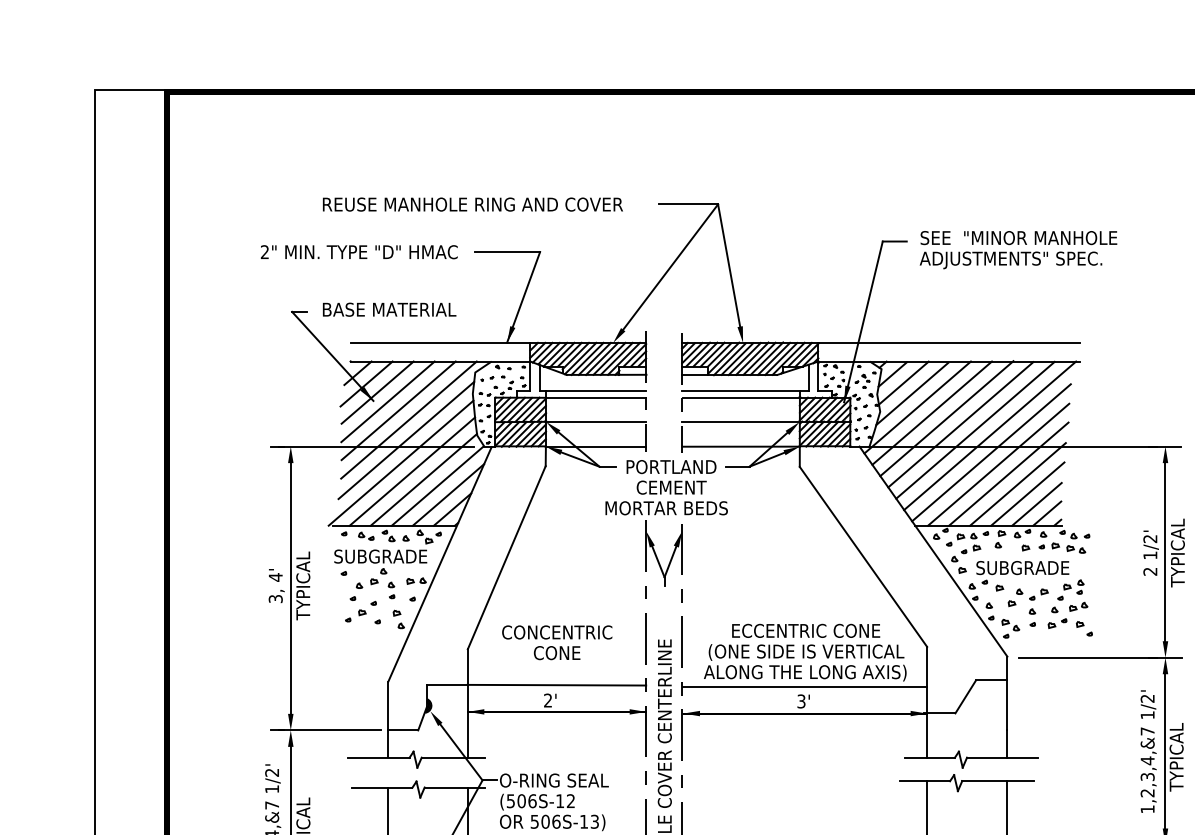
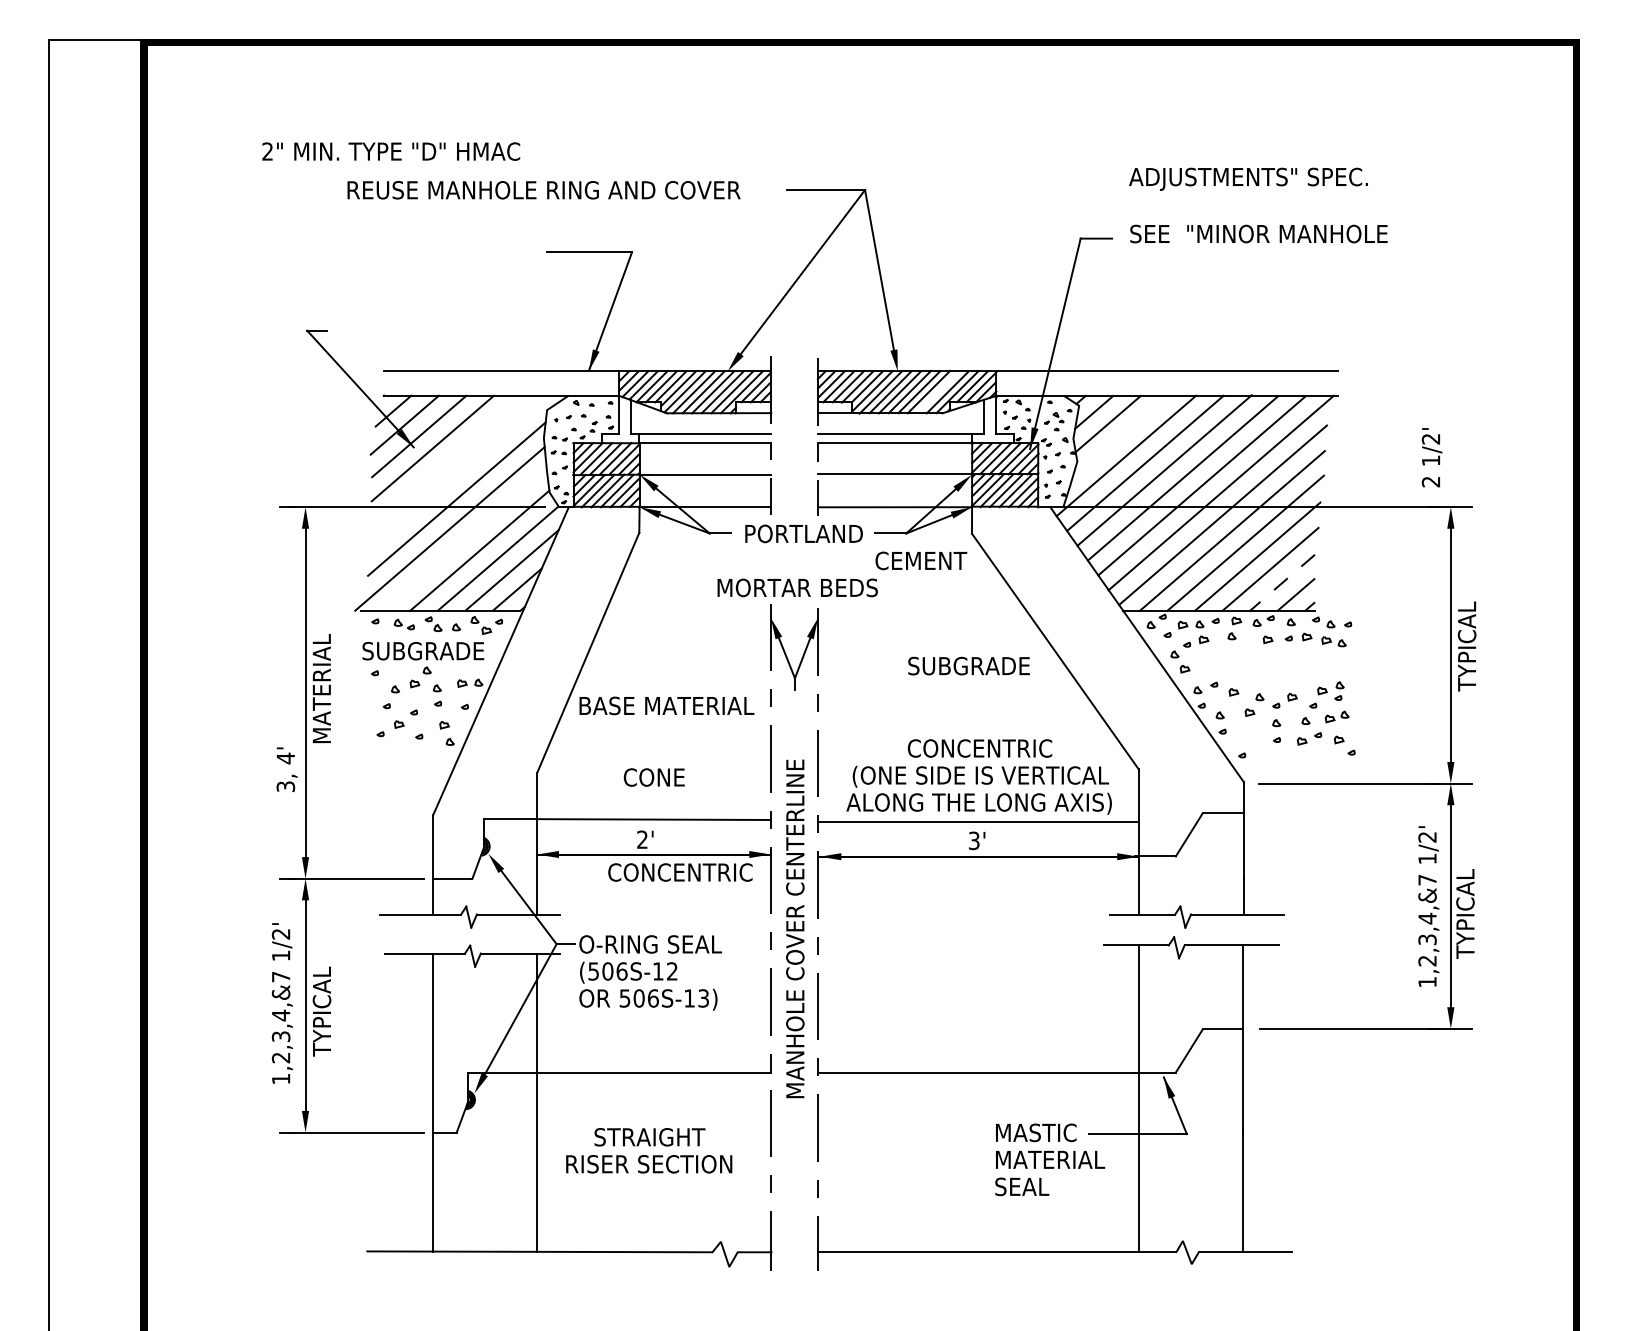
text: (359, 252) -> (391, 151), moved
text: (1010, 259) -> (1248, 178), moved
text: (389, 309) -> (666, 705), moved
line: (774, 359) -> (938, 392), removed
line: (912, 393) -> (1119, 437), removed
line: (398, 410) -> (446, 459), removed
line: (409, 420) -> (460, 472), removed
line: (412, 471) -> (464, 539), removed
text: (671, 487) -> (921, 560), moved
line: (1036, 504) -> (1282, 582), solid -> dashed
text: (1150, 553) -> (1431, 457), moved
text: (1022, 567) -> (968, 665), moved
text: (276, 585) -> (286, 769), moved
text: (302, 585) -> (321, 688), TYPICAL -> MATERIAL
part: (1010, 624) -> (1248, 740), removed
text: (806, 630) -> (980, 748), ECCENTRIC CONE -> CONCENTRIC
text: (557, 632) -> (680, 872), moved

